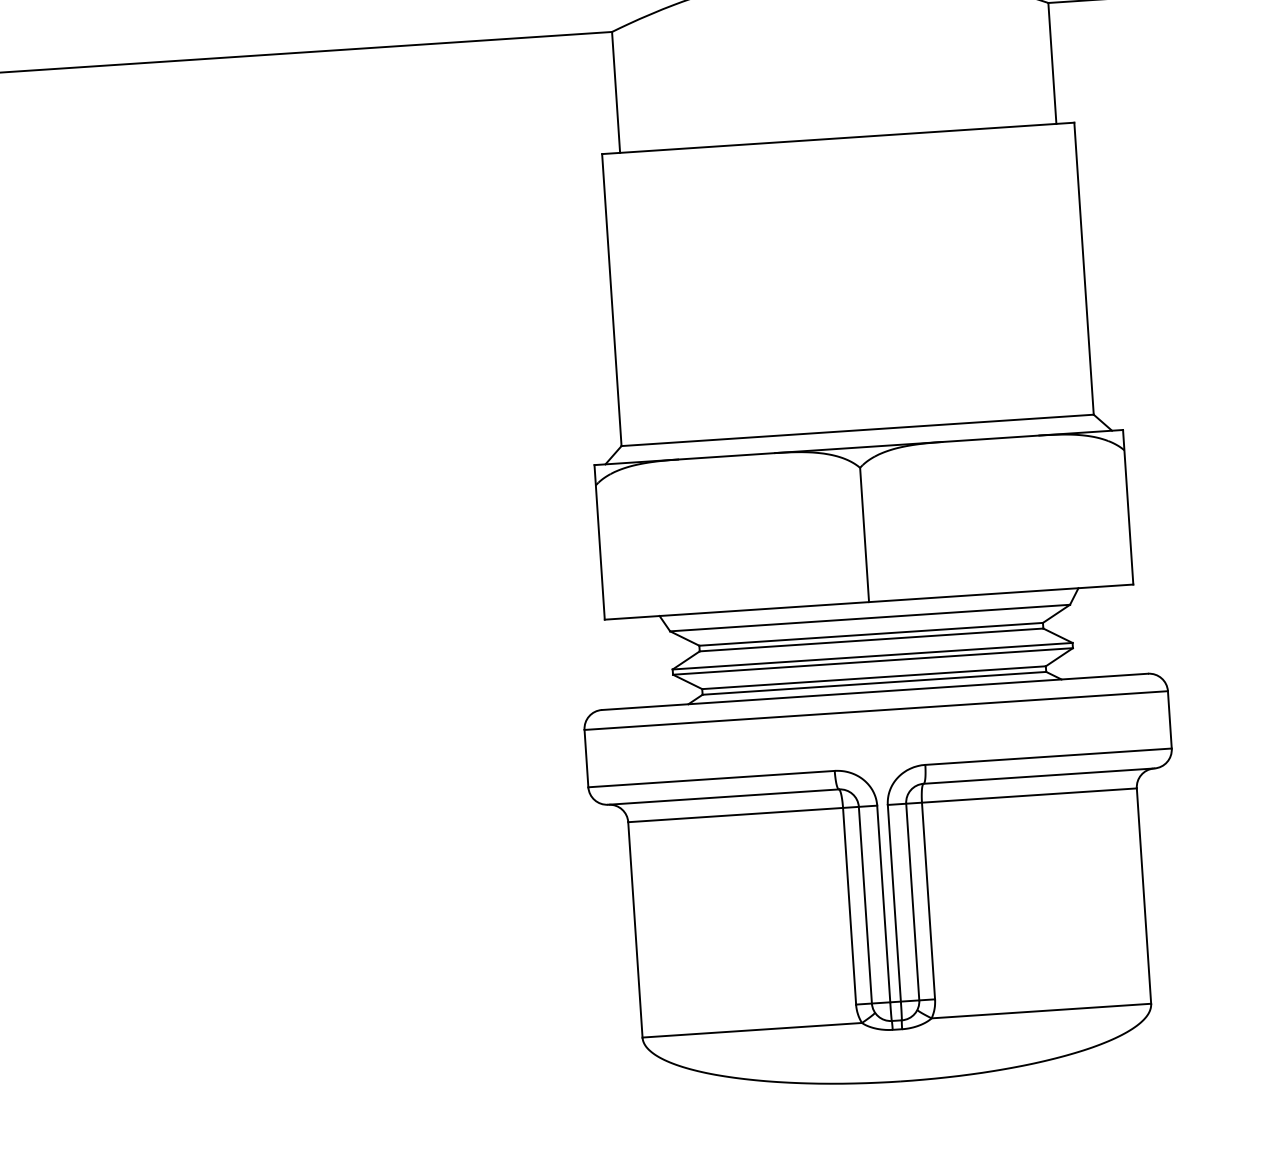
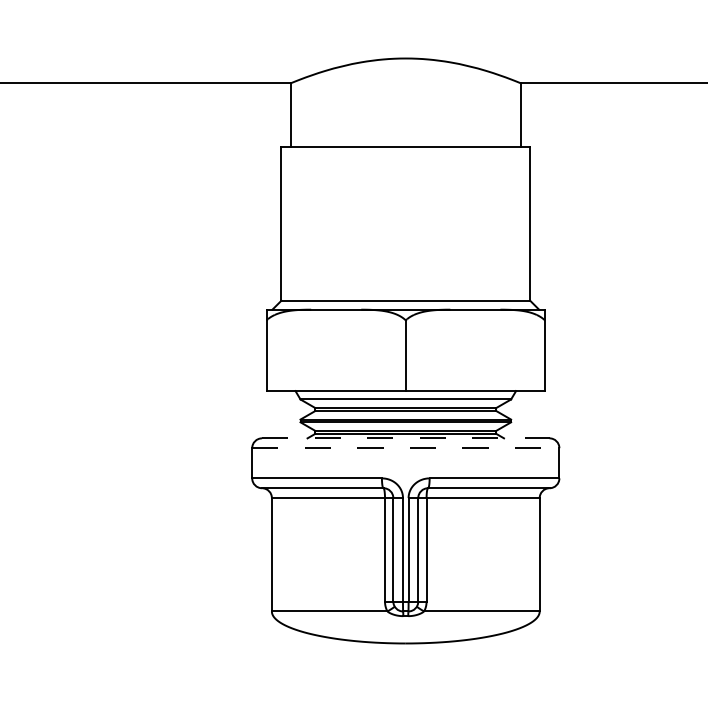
line: (874, 692) -> (405, 438), solid -> dashed
line: (875, 711) -> (405, 448), solid -> dashed

